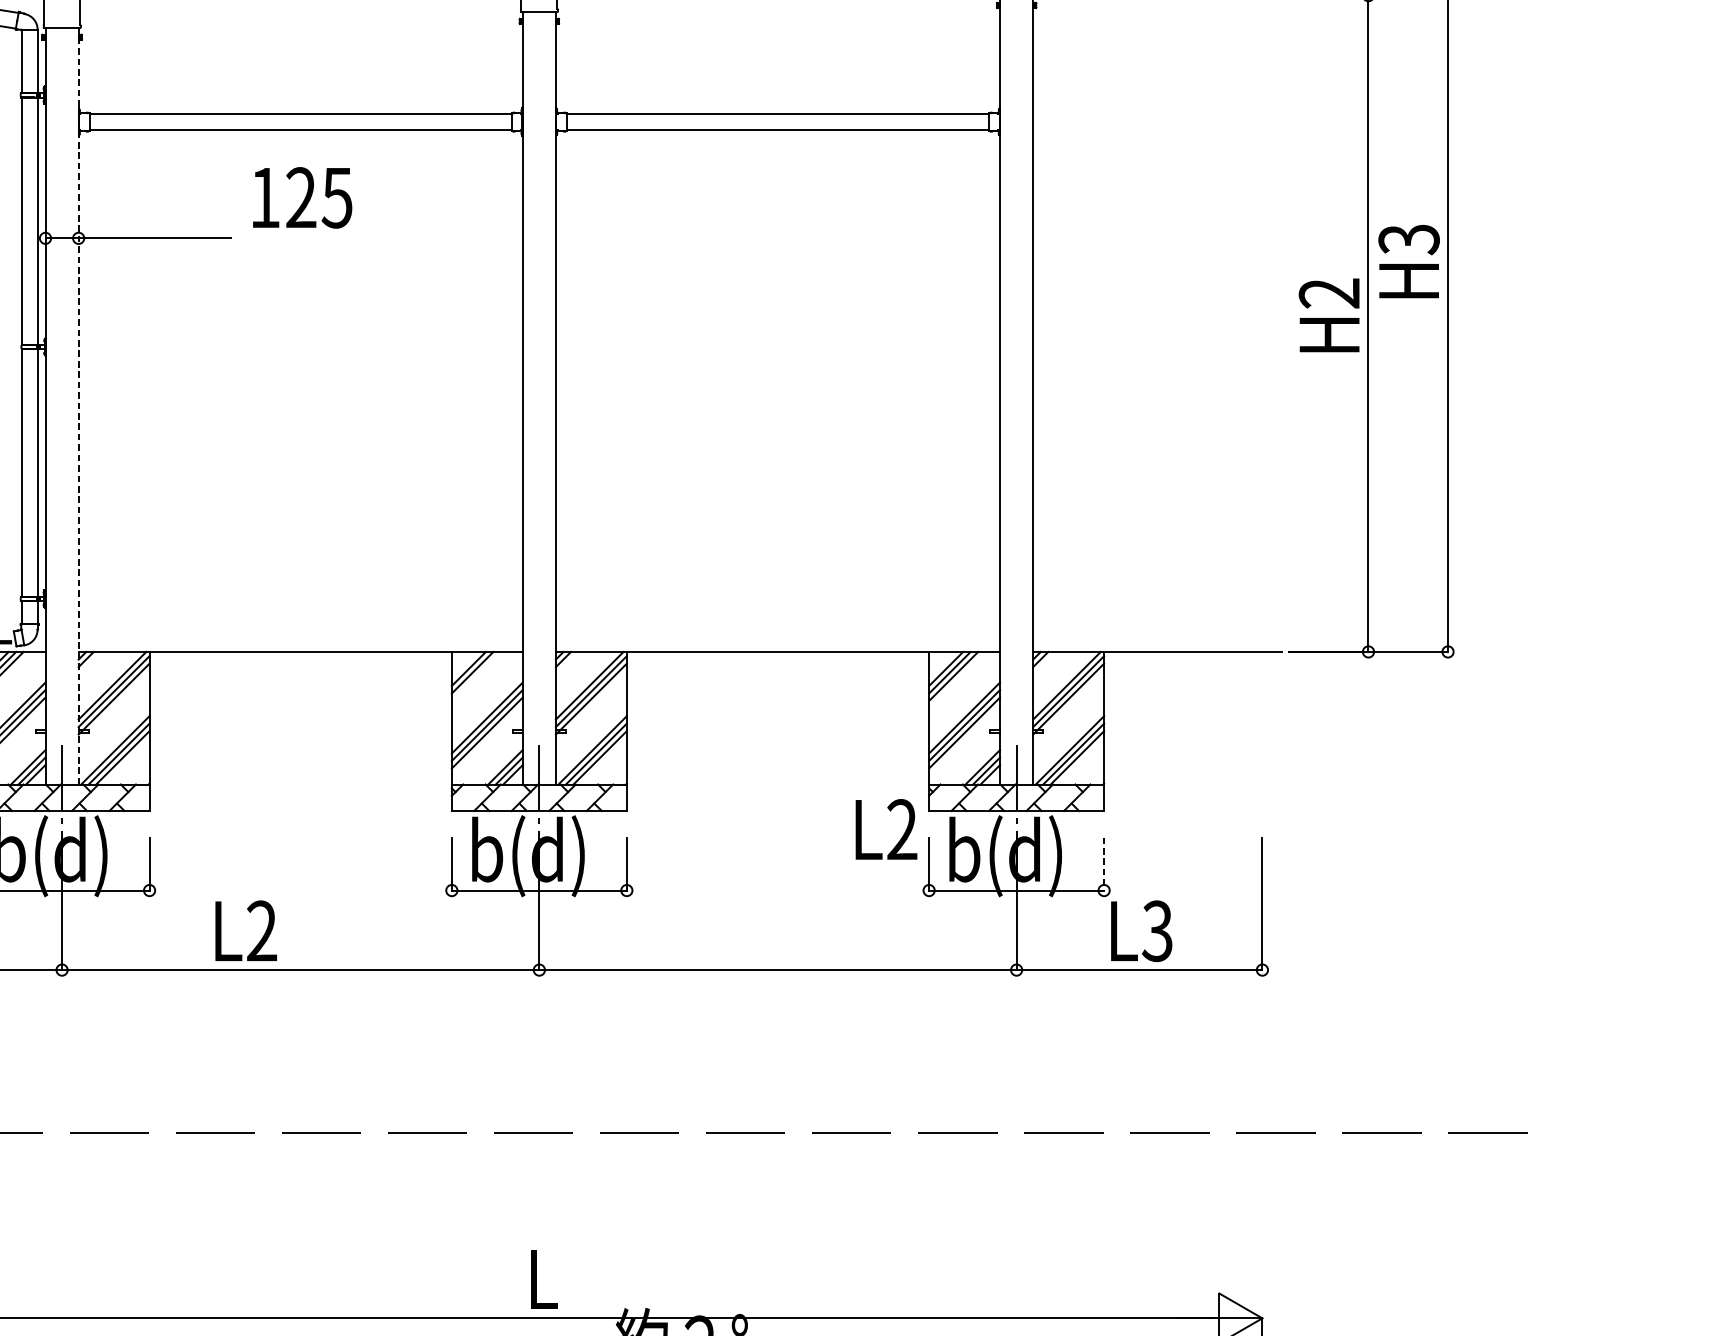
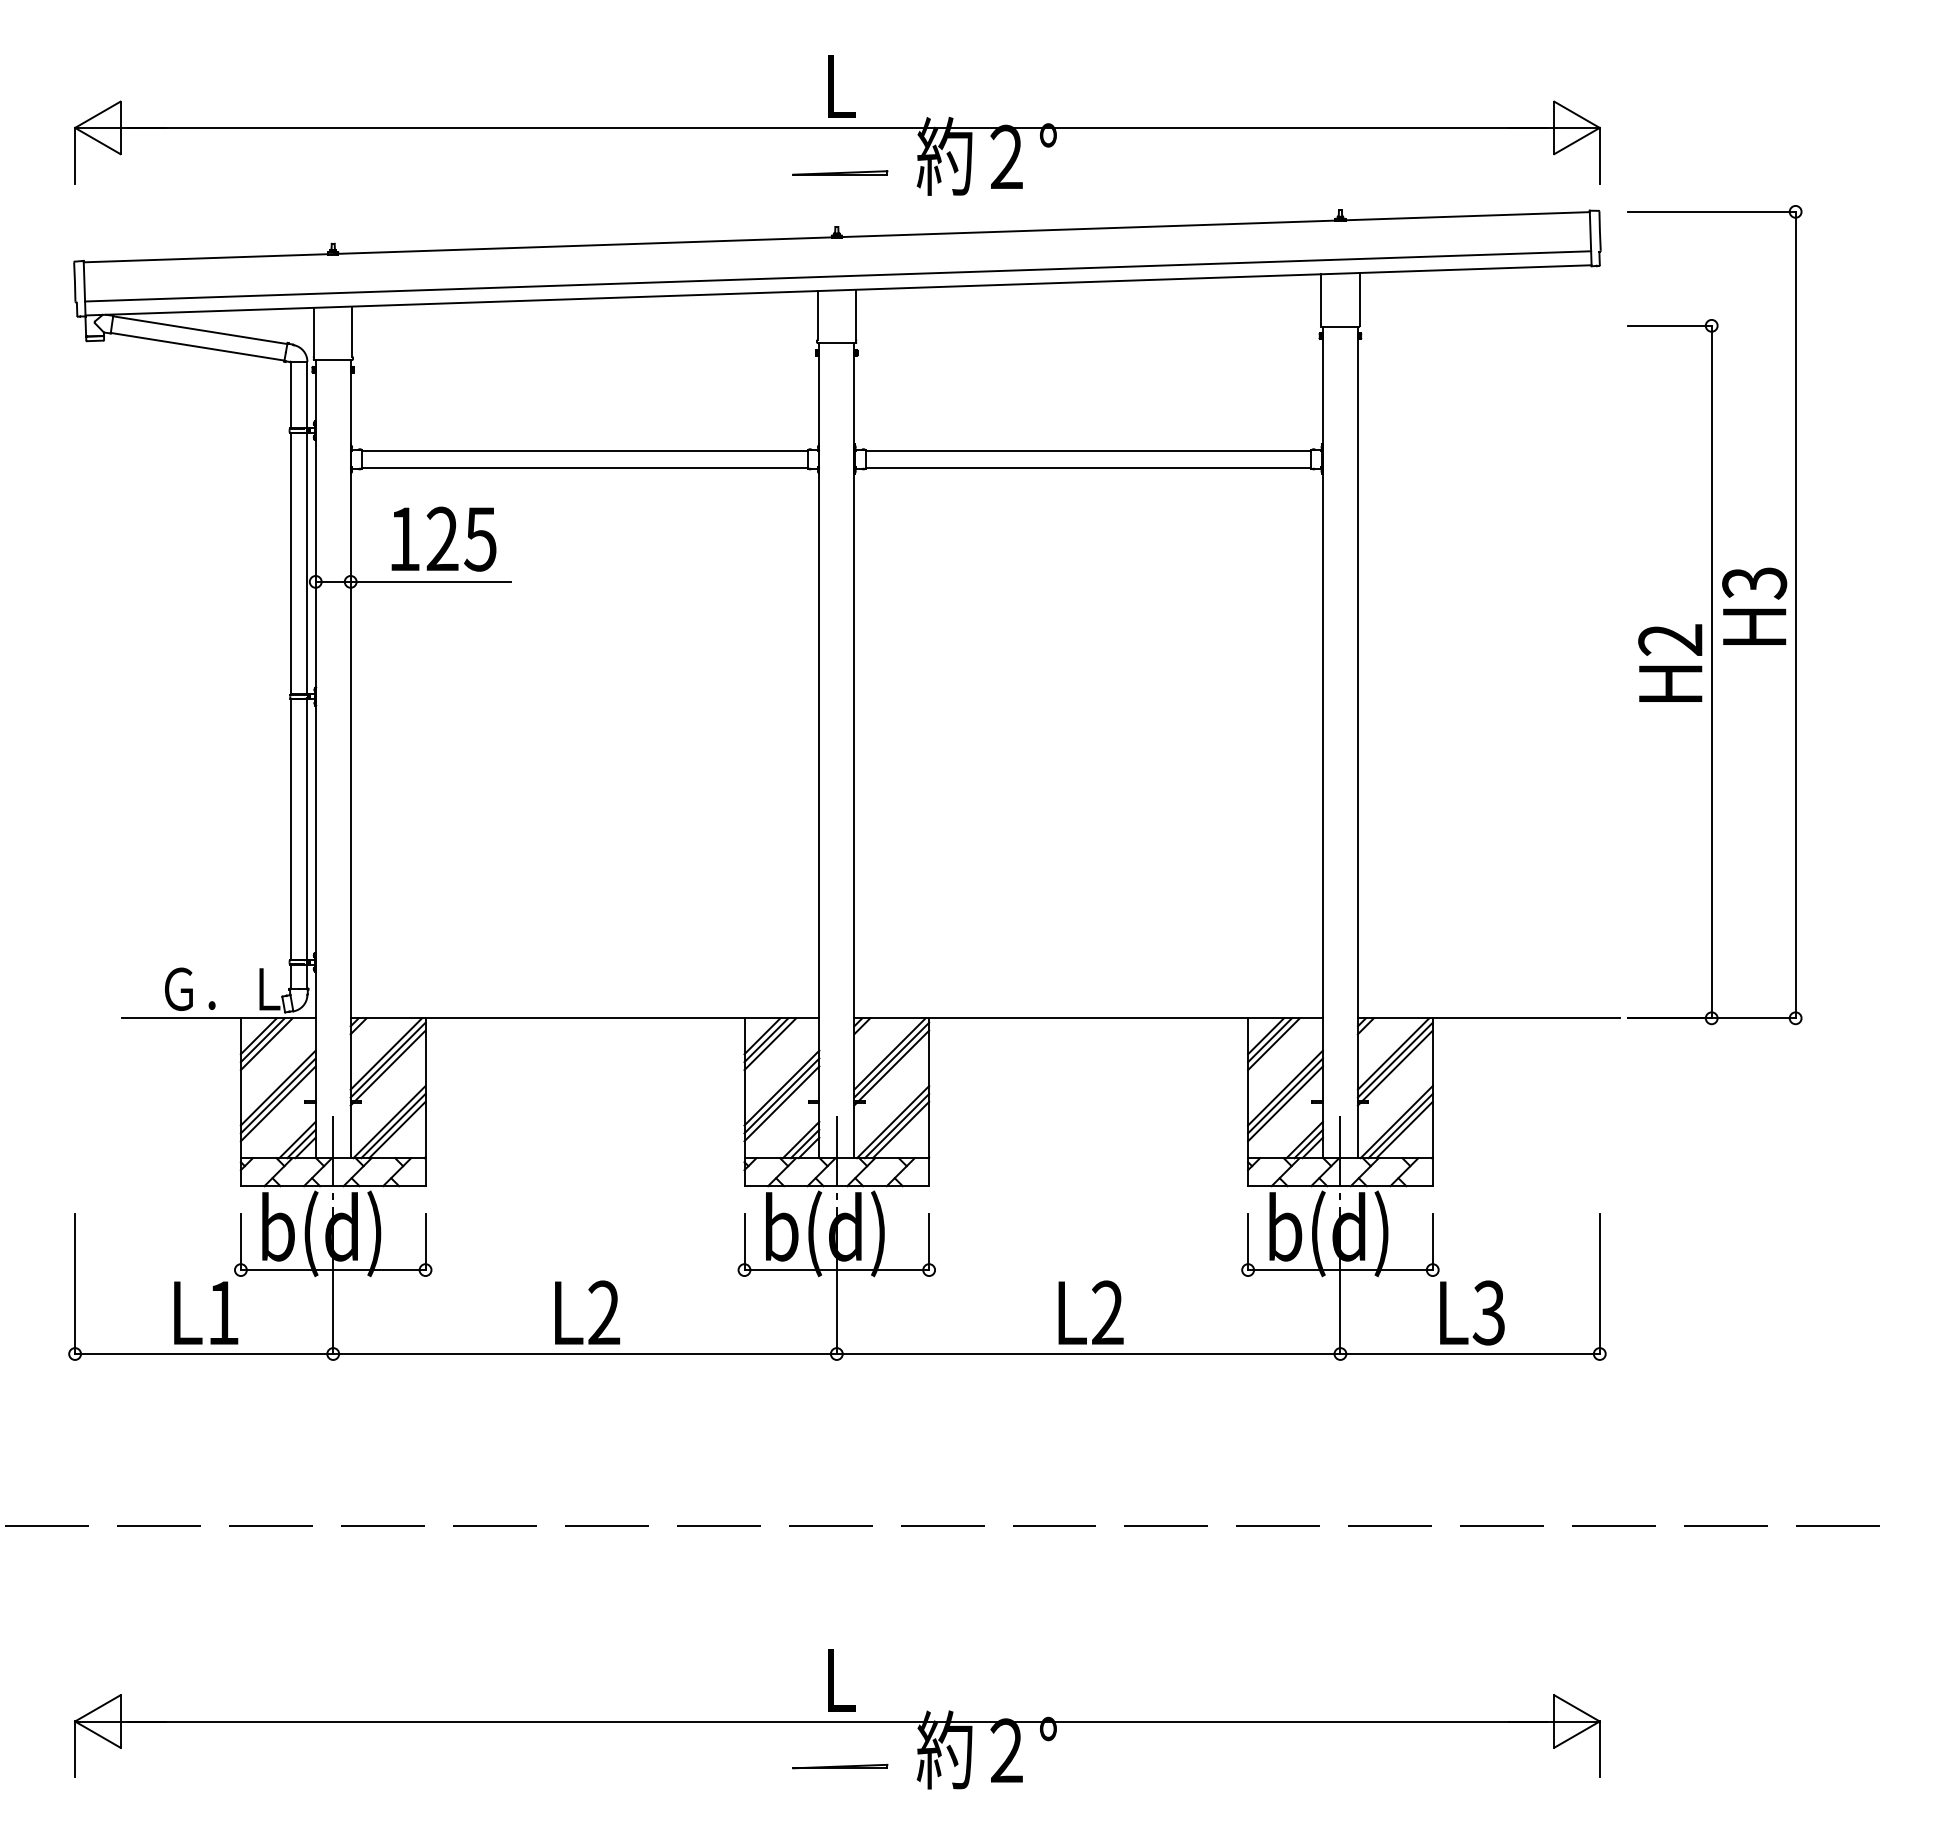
text: (302, 197) -> (443, 538), moved
line: (78, 405) -> (350, 758), dashed -> solid
line: (476, 676) -> (770, 1044), added
text: (885, 829) -> (1090, 1312), moved
line: (1103, 864) -> (1432, 1242), dashed -> solid
text: (246, 930) -> (587, 1312), moved

